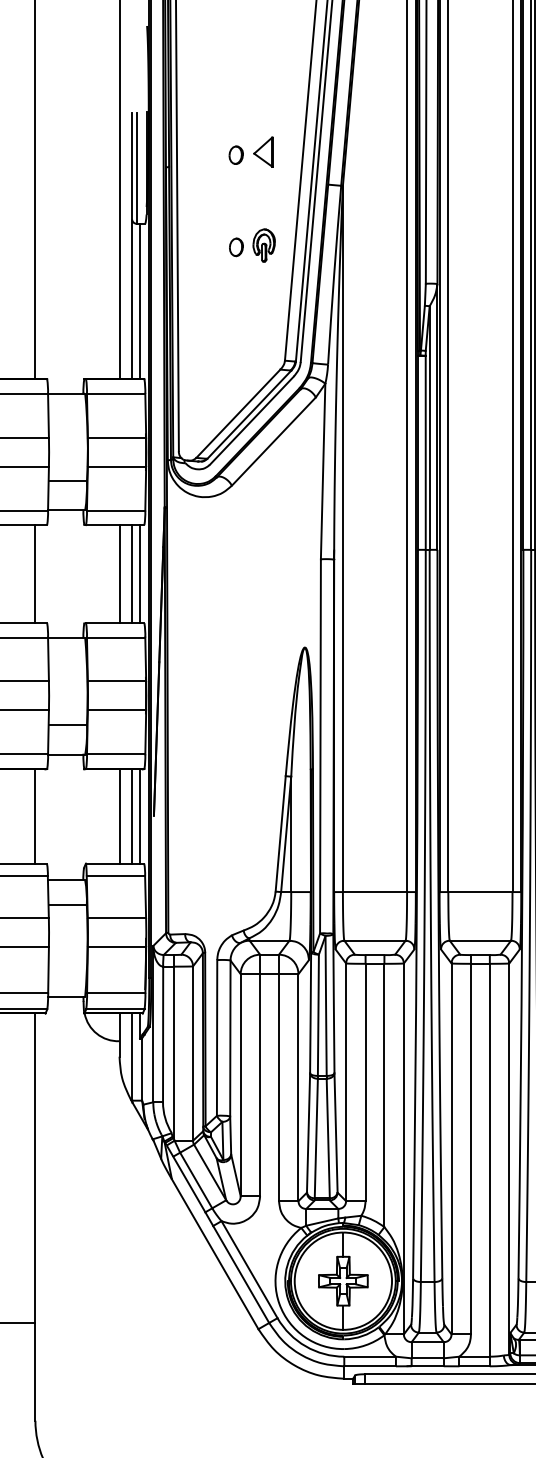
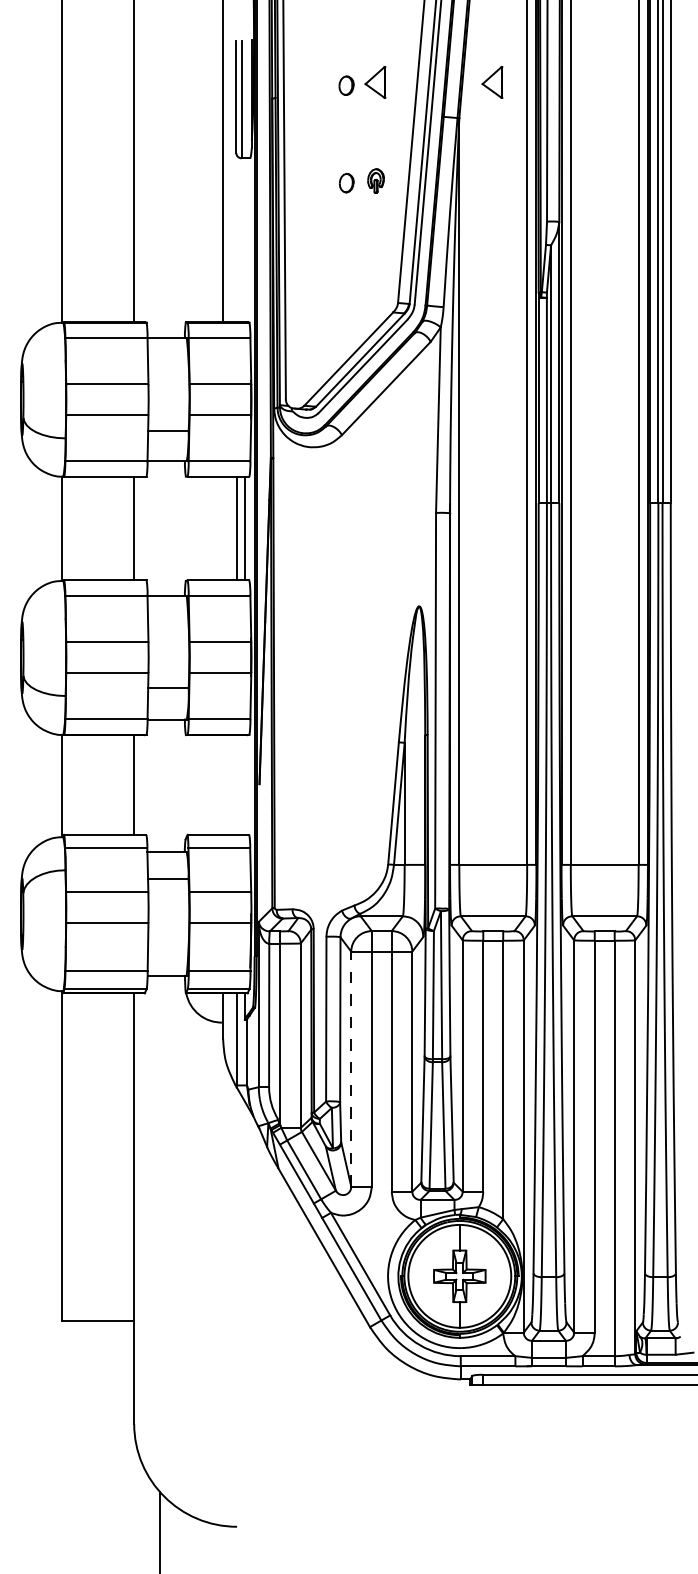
part: (374, 152) -> (492, 82), added
part: (263, 244) -> (375, 180), size x0.7
line: (132, 299) -> (236, 238), removed
line: (139, 301) -> (244, 240), removed
line: (119, 573) -> (223, 528), removed
line: (119, 816) -> (223, 784), removed
line: (132, 816) -> (236, 784), removed
line: (139, 816) -> (244, 784), removed
line: (240, 1084) -> (351, 1068), solid -> dashed

